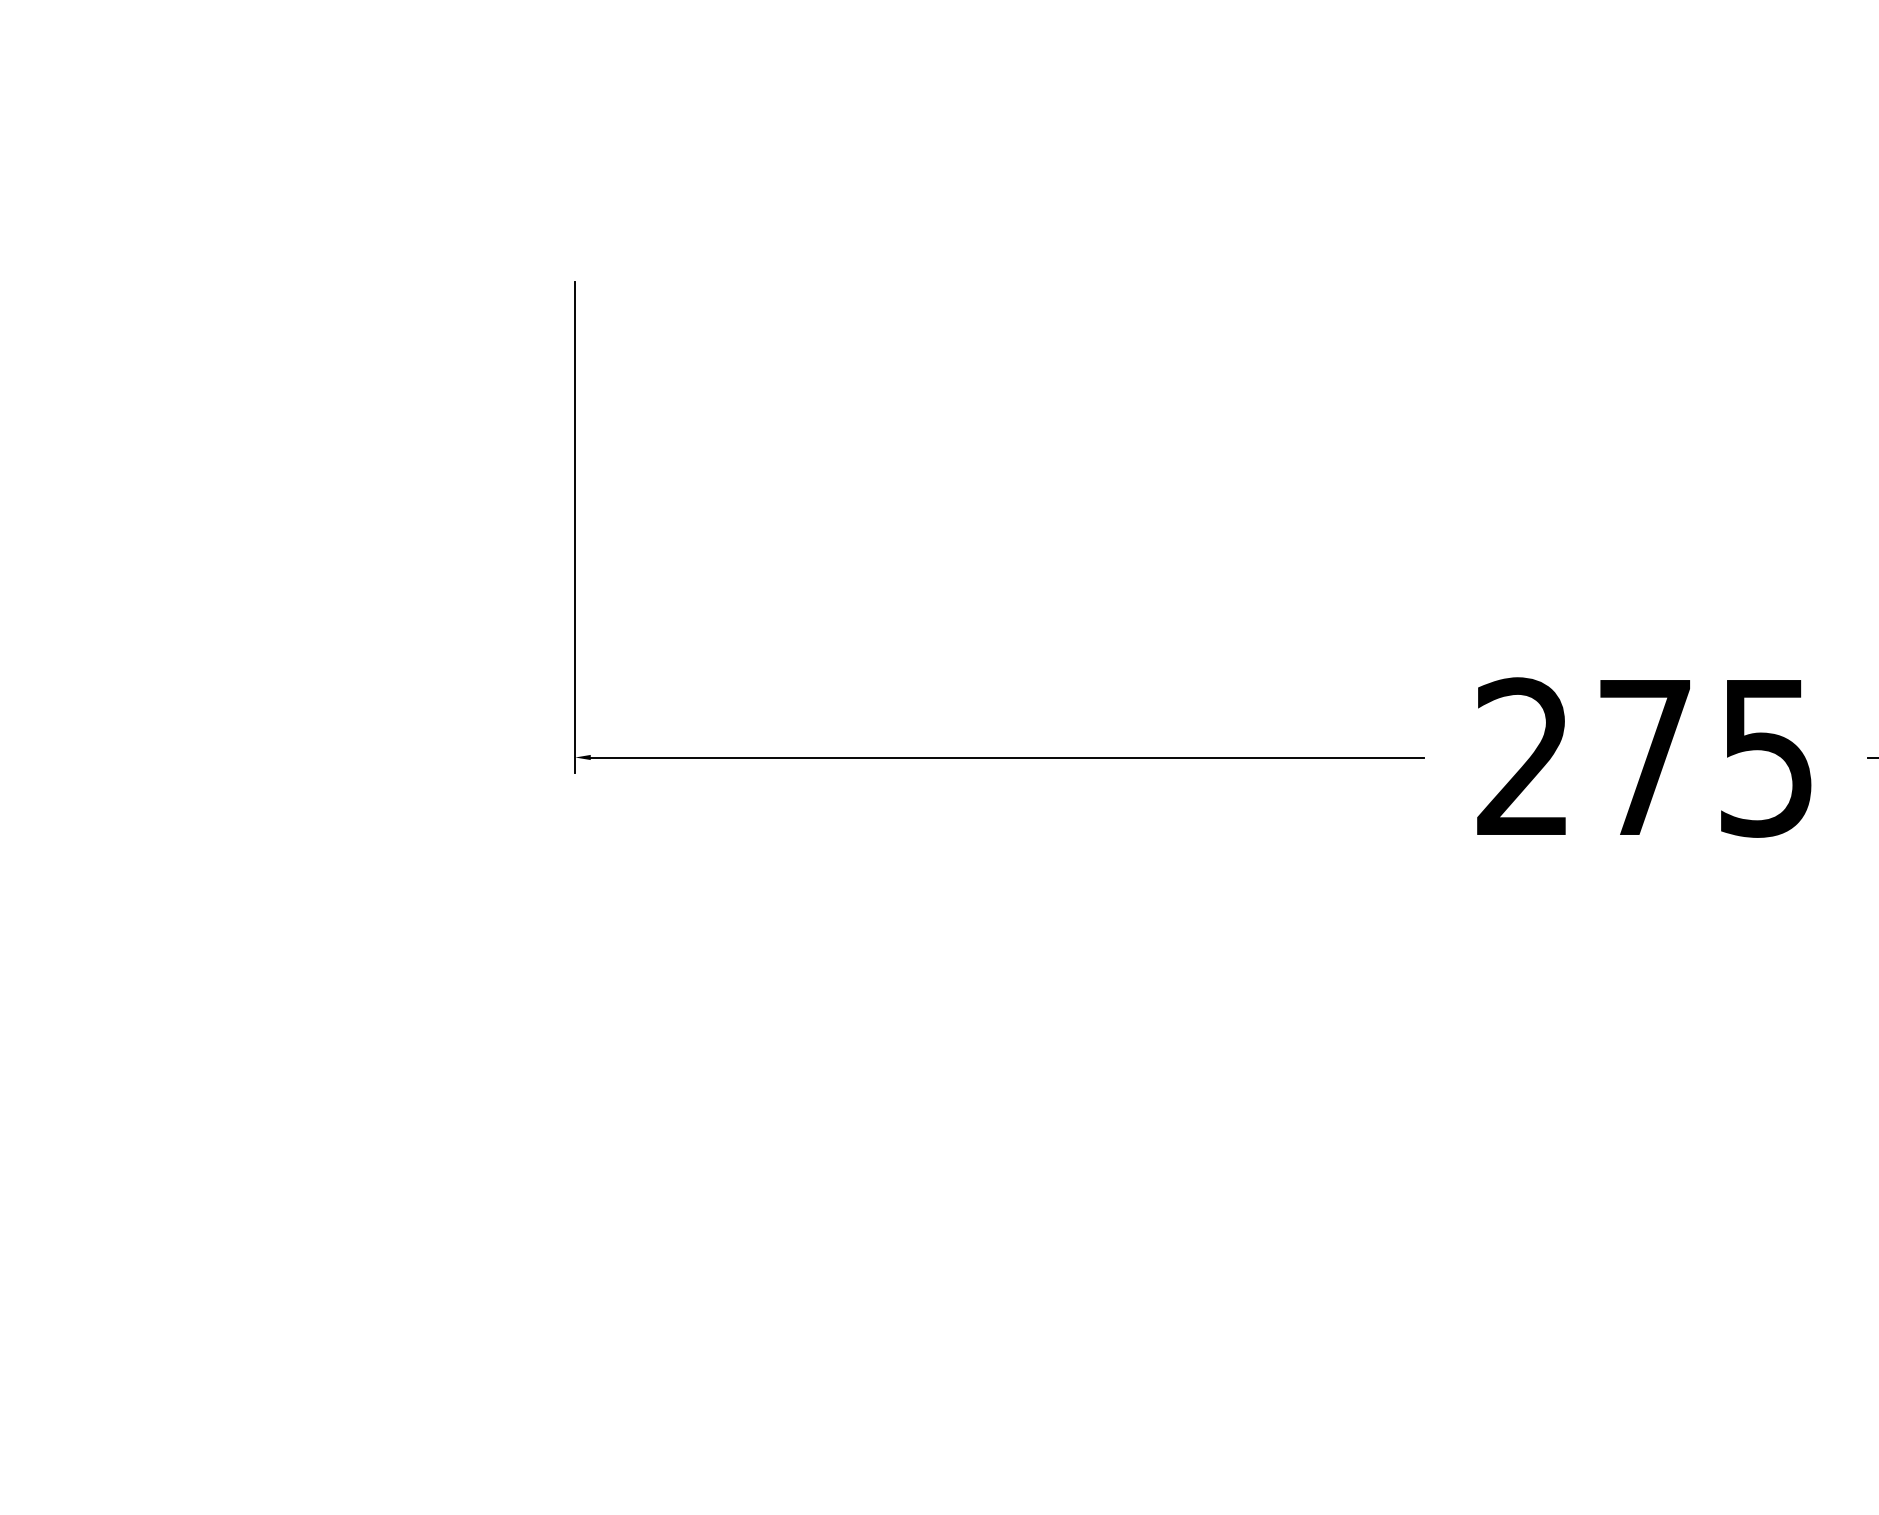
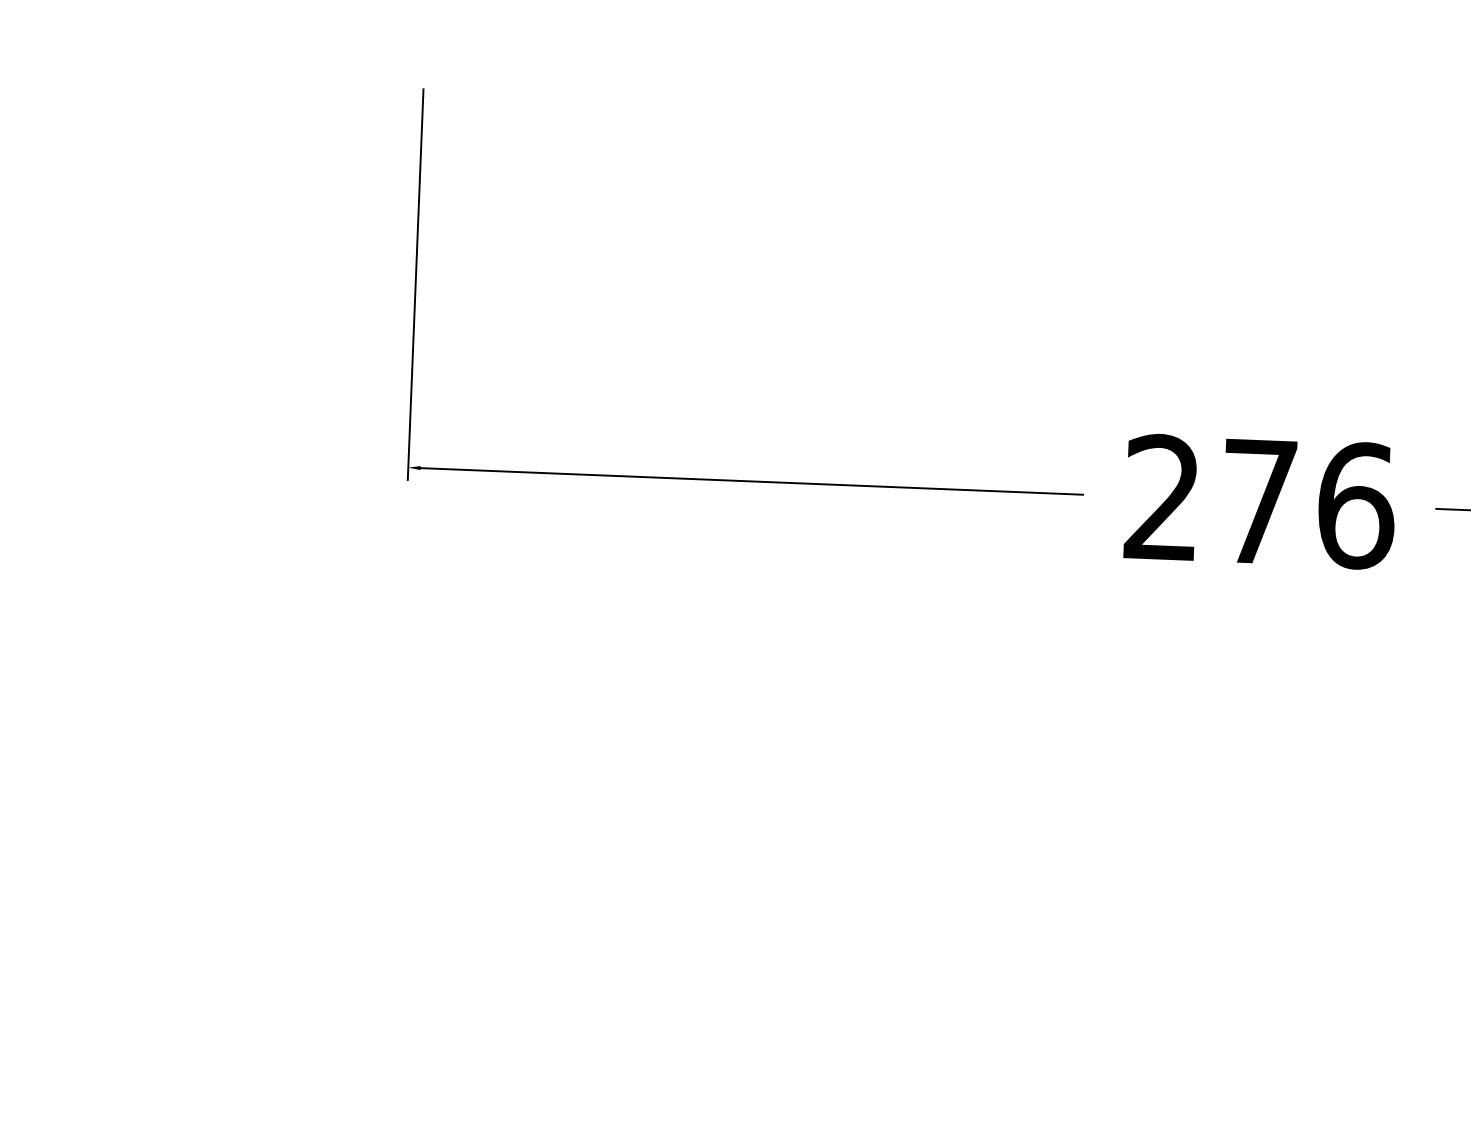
text: (1767, 757) -> (1356, 505), 275 -> 276

